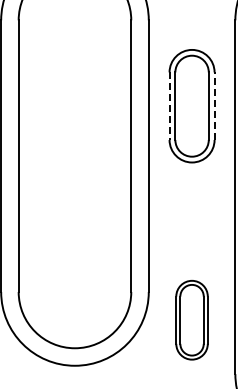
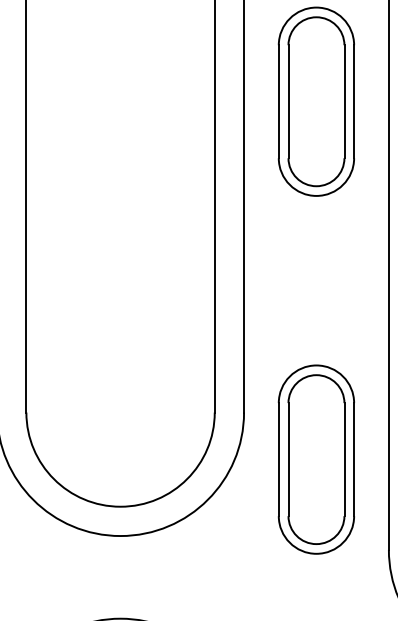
line: (169, 106) -> (278, 102), dashed -> solid
line: (214, 106) -> (353, 102), dashed -> solid
part: (191, 320) -> (315, 460), size x1.43

